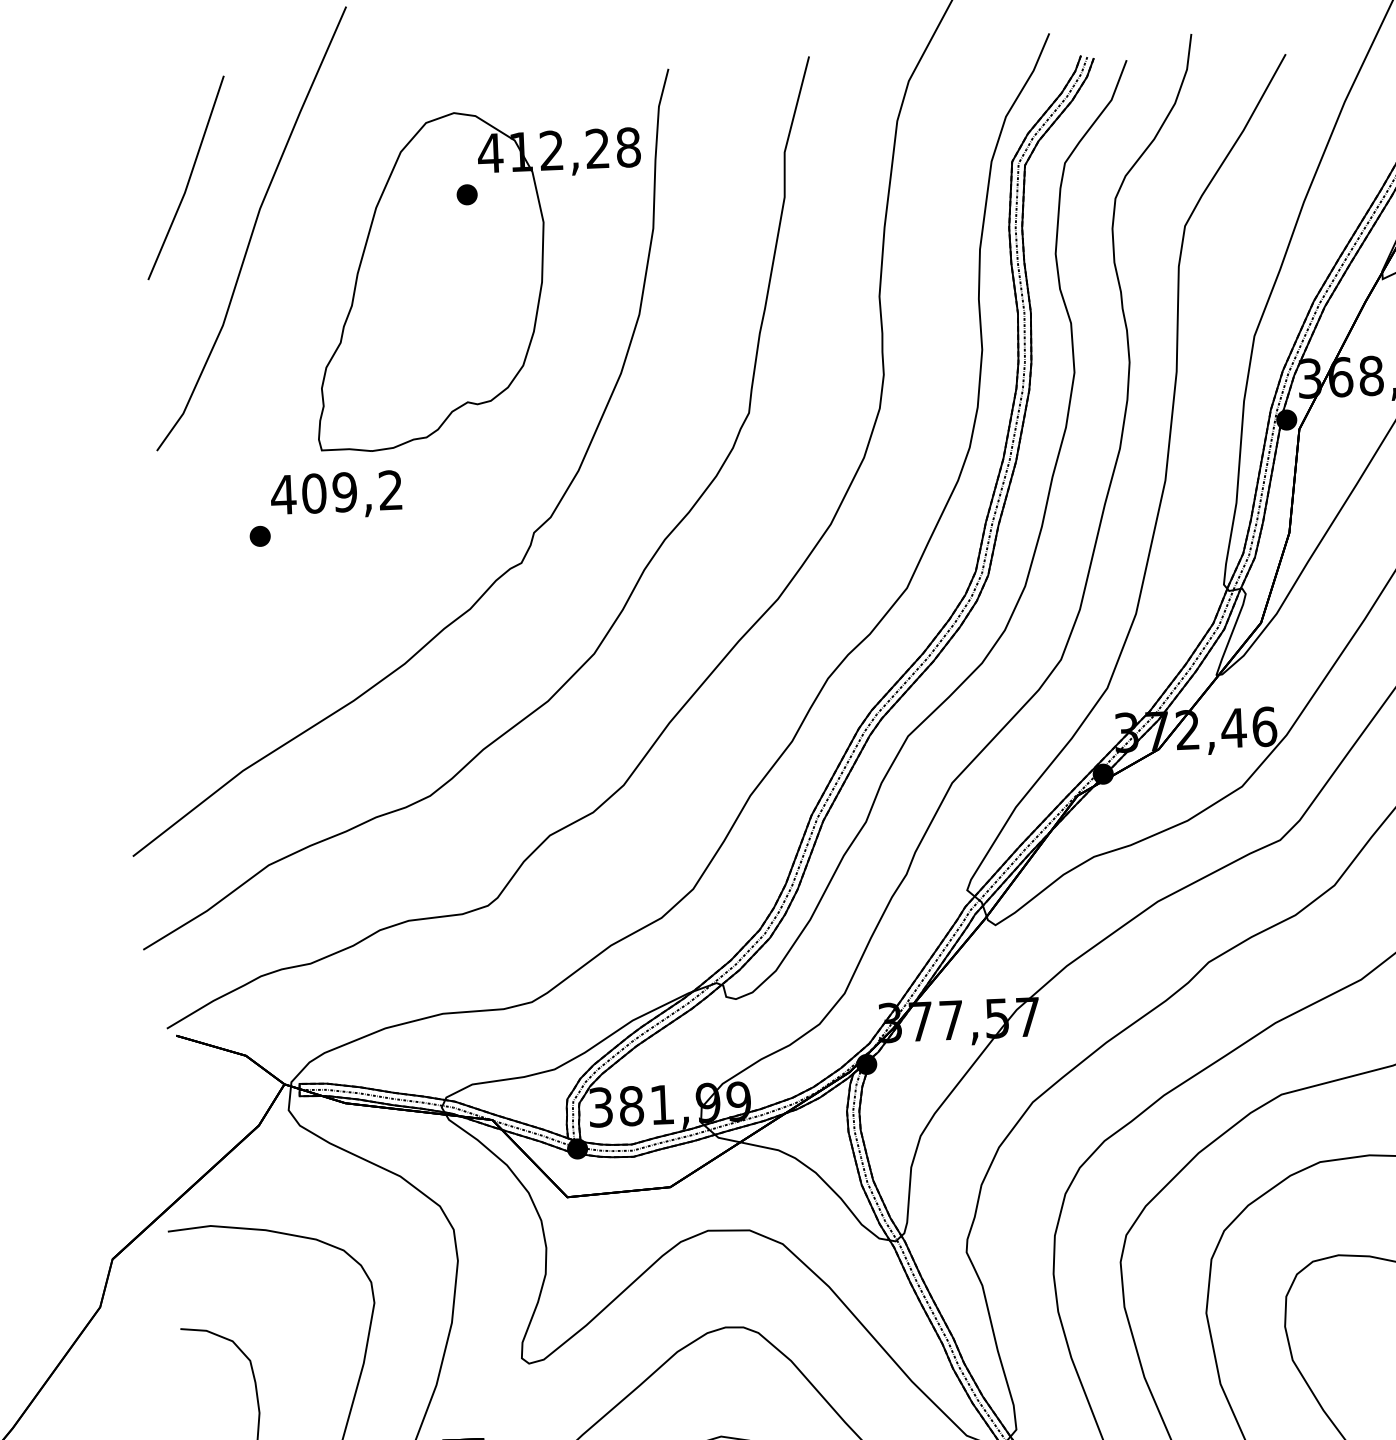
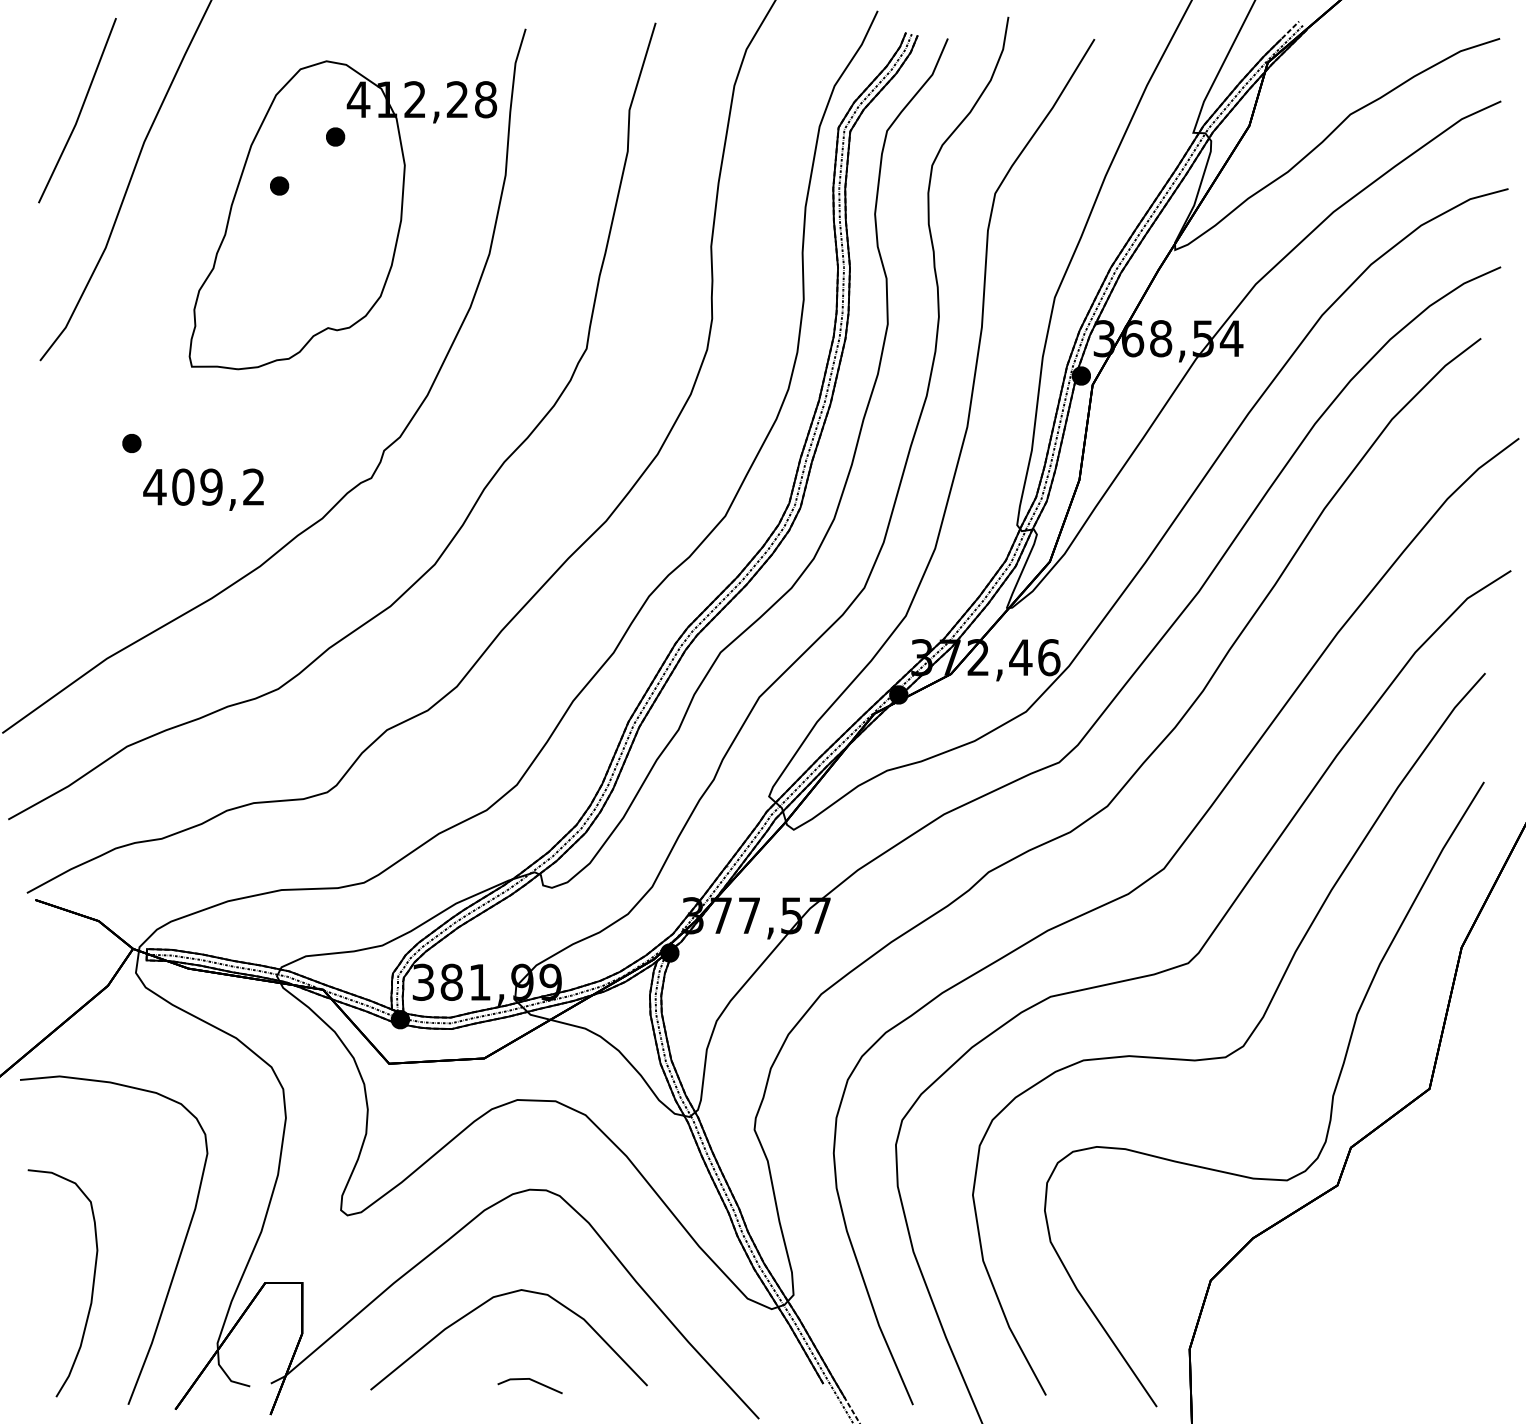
part: (408, 249) -> (279, 185), added
text: (336, 495) -> (203, 489), moved

